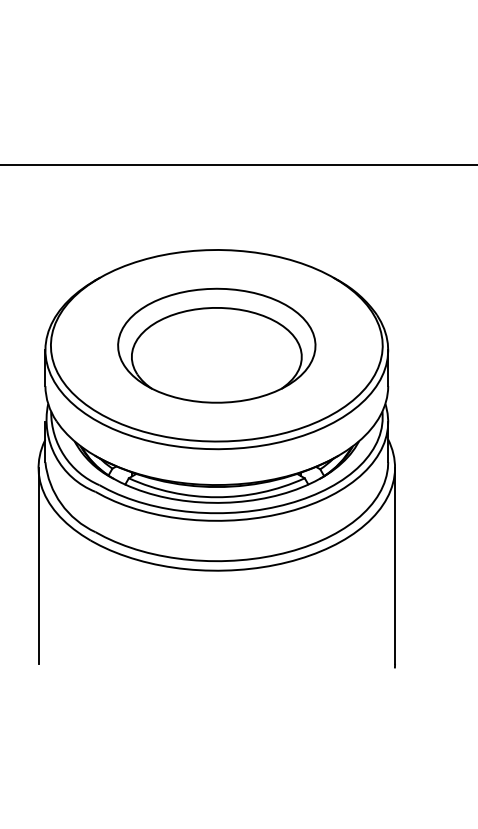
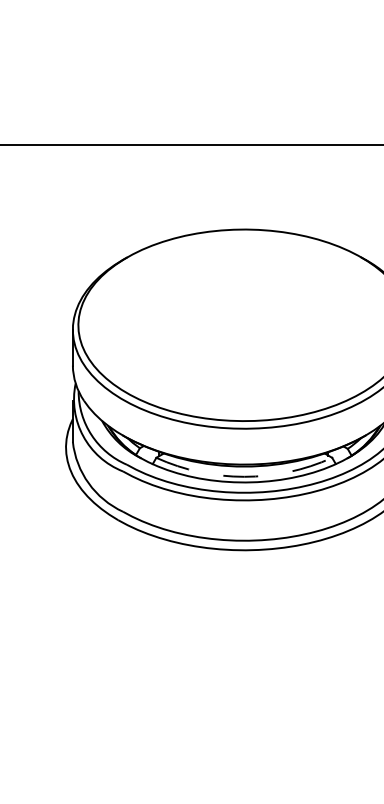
part: (216, 345) -> (243, 325), removed
arc: (216, 497) -> (243, 477), solid -> dashed
line: (38, 565) -> (65, 545), removed

